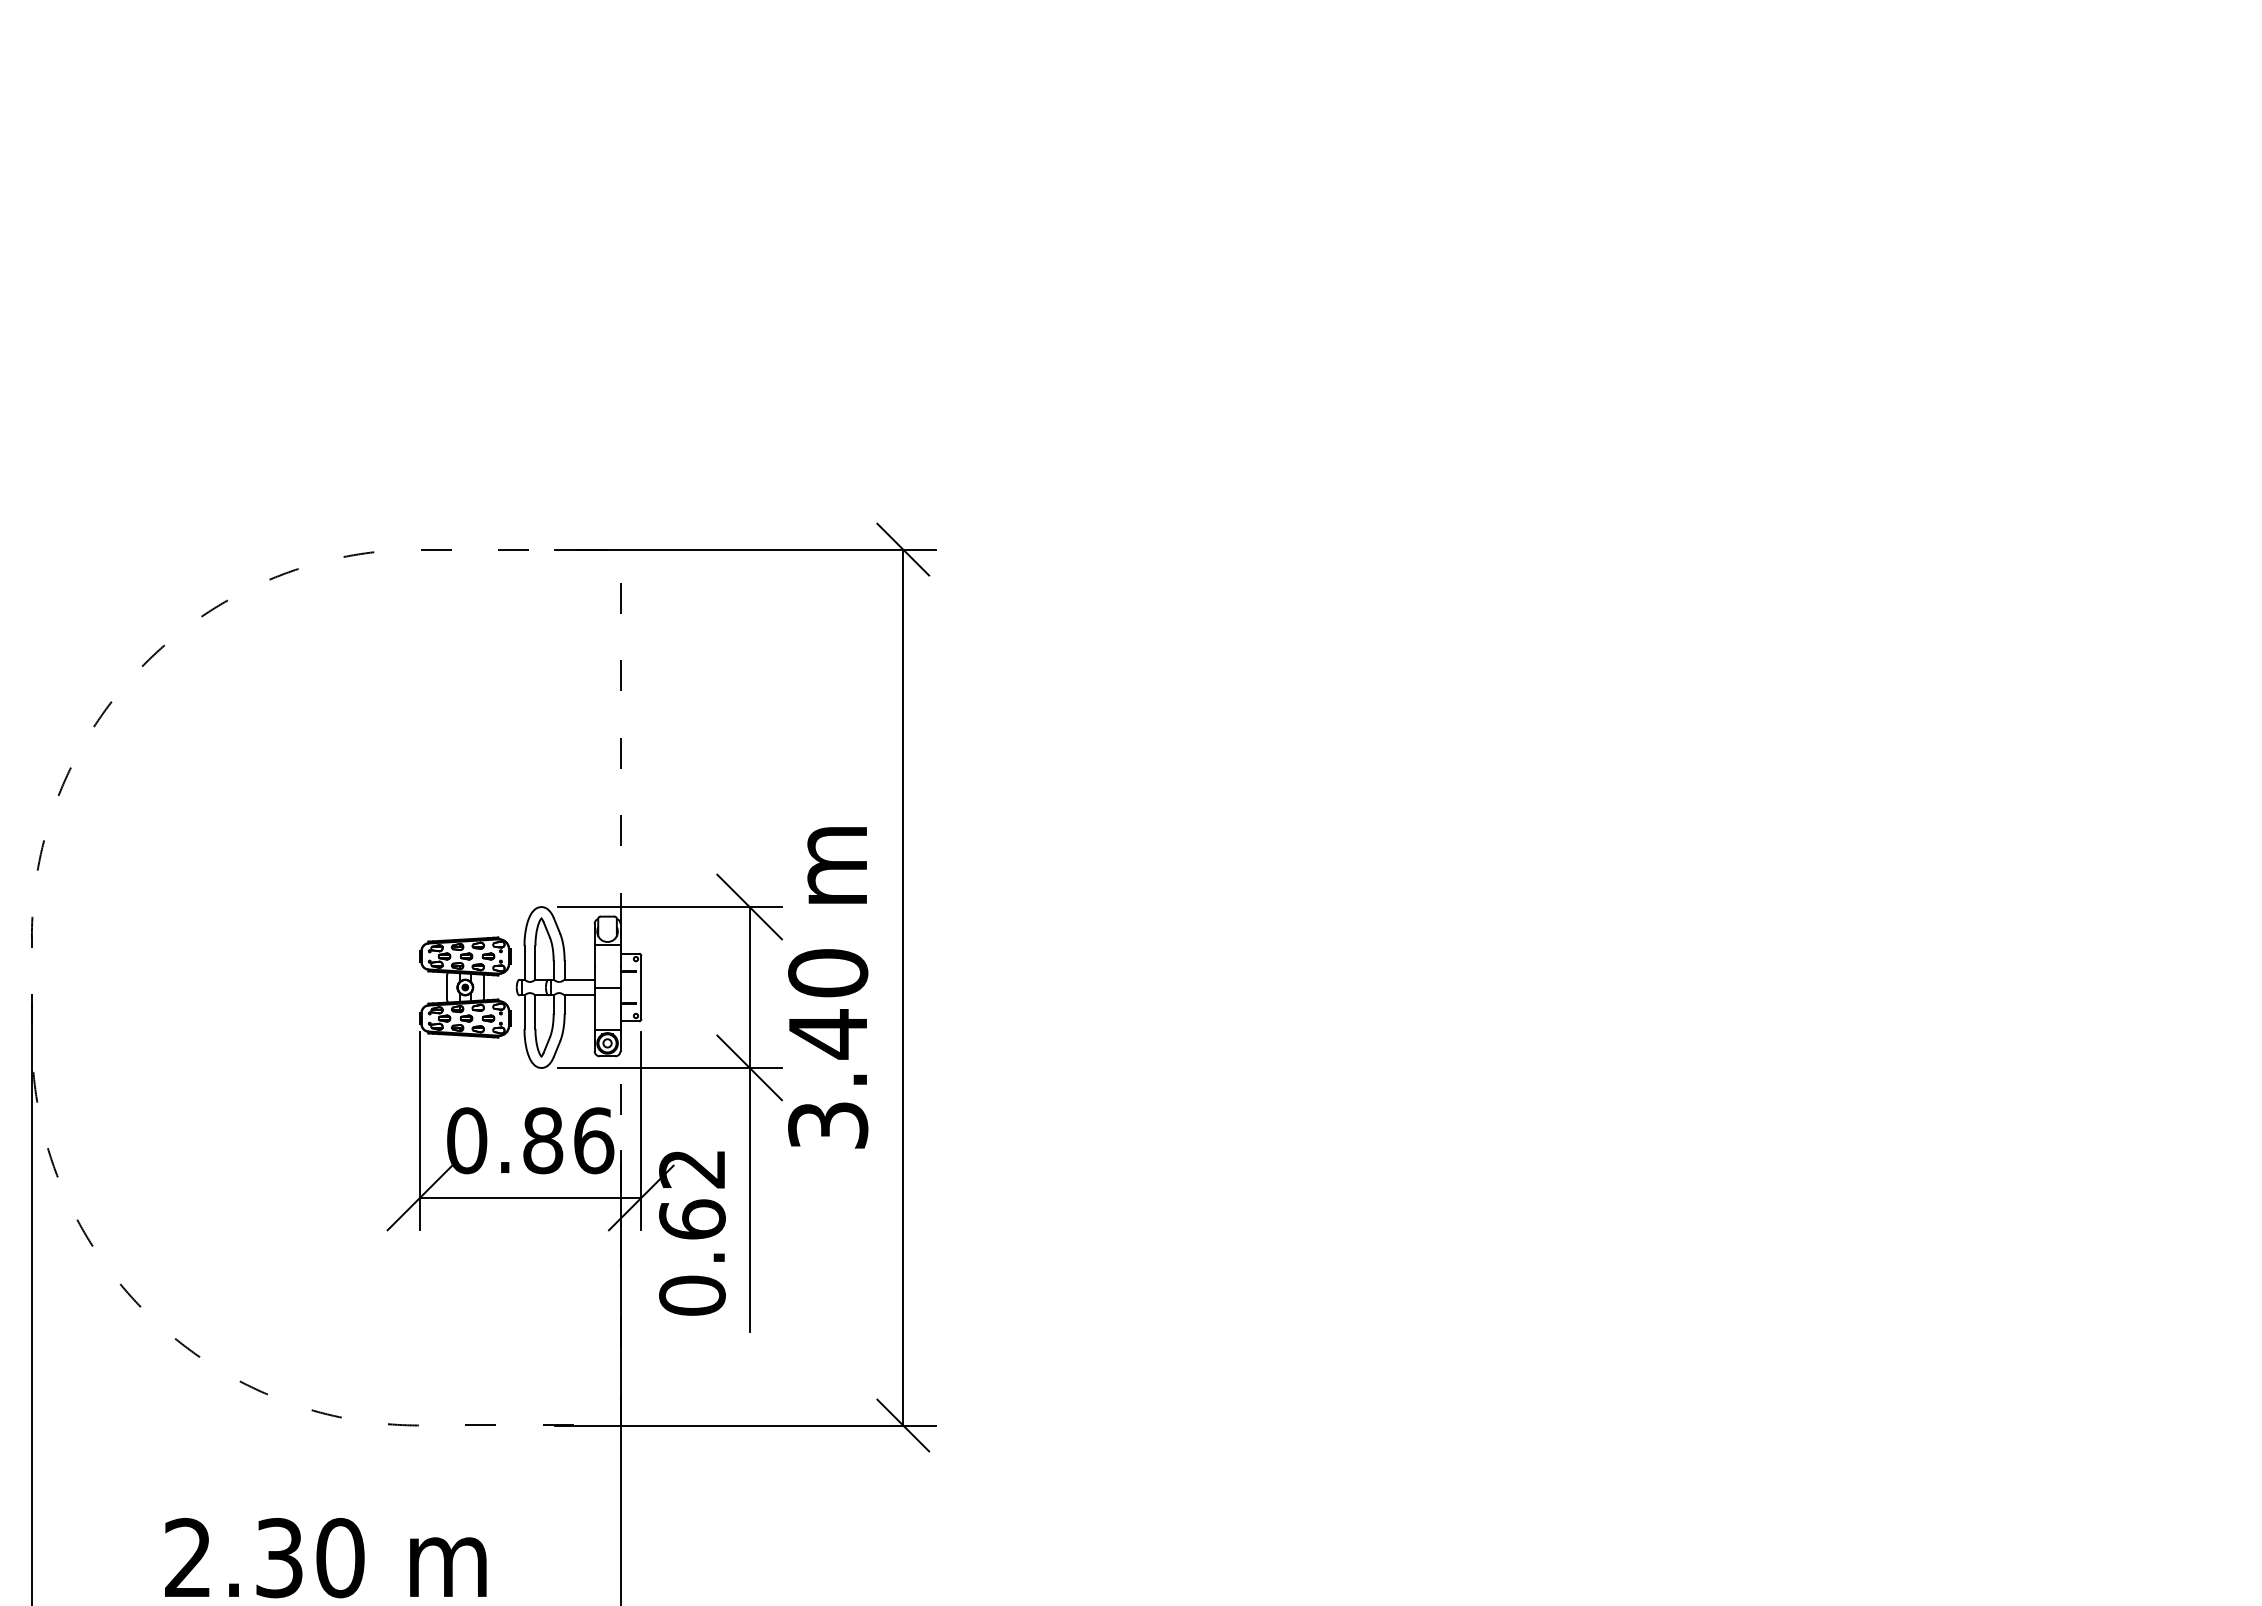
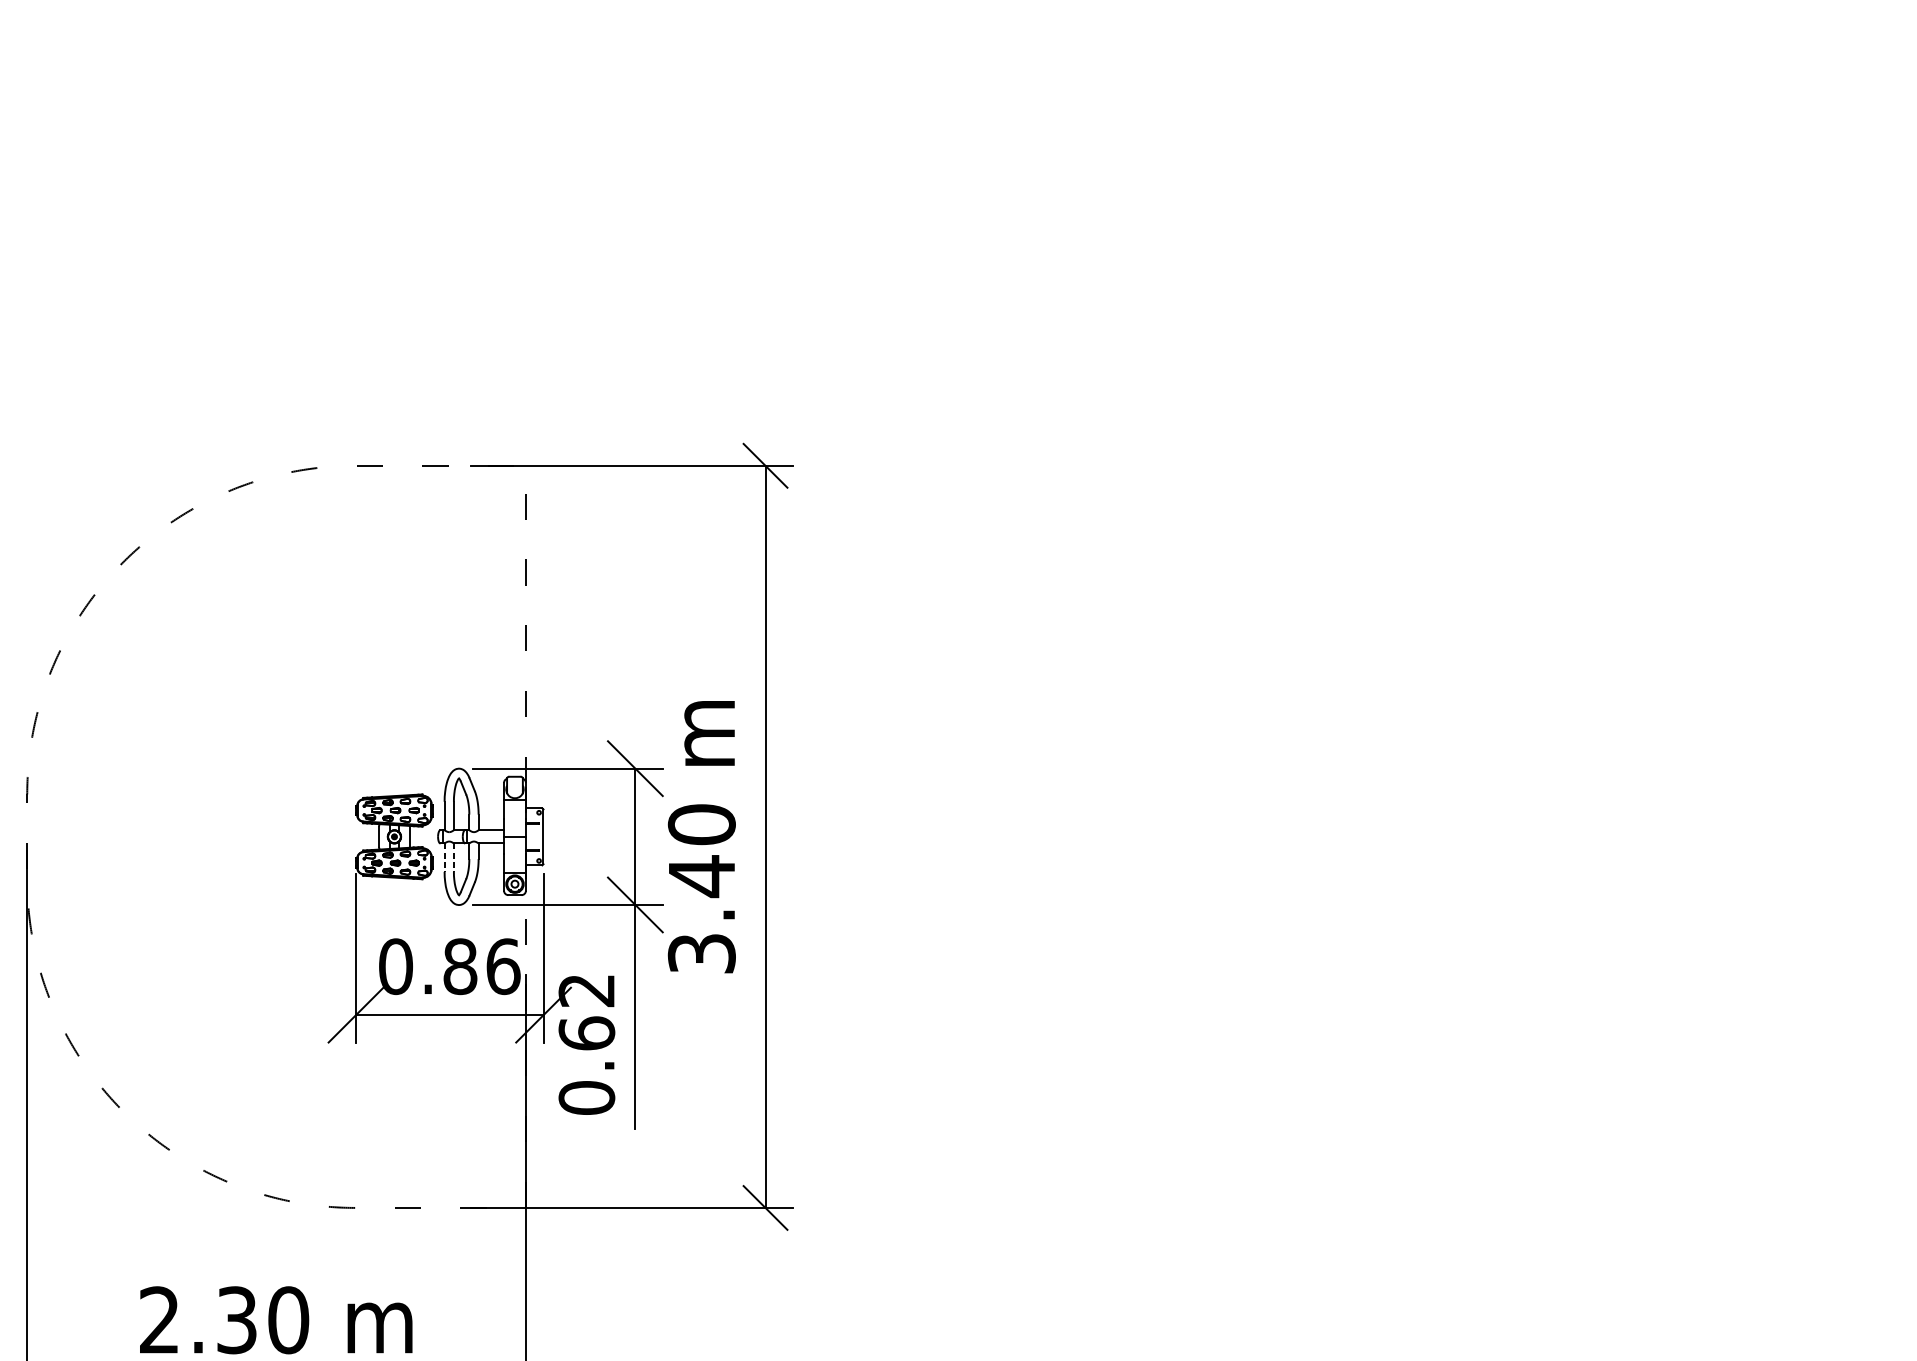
line: (524, 1012) -> (444, 858), solid -> dashed
line: (535, 1012) -> (453, 858), solid -> dashed

